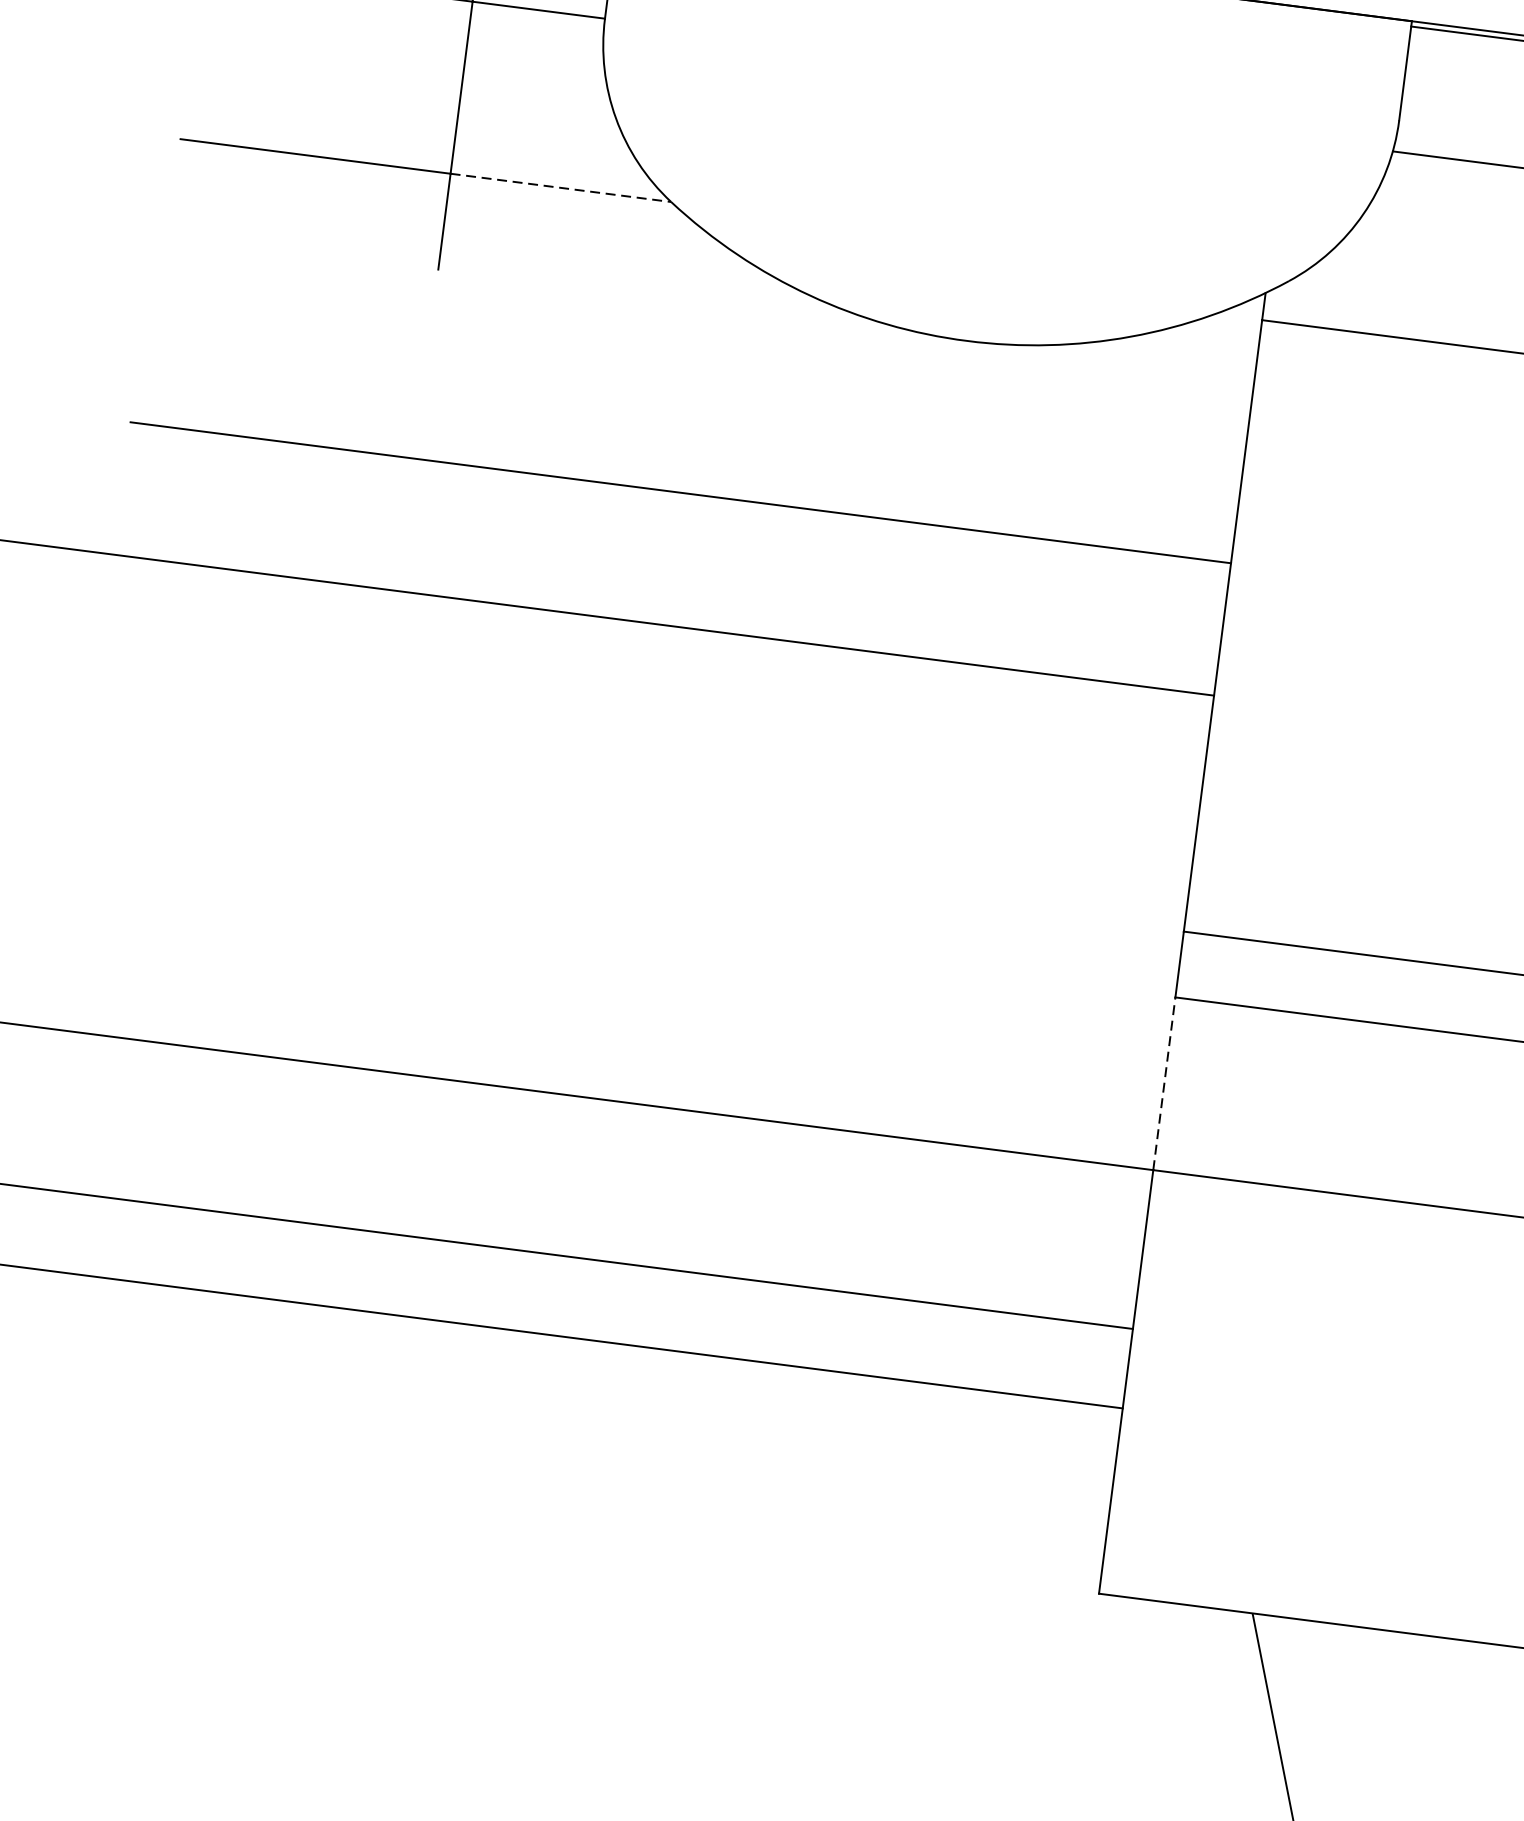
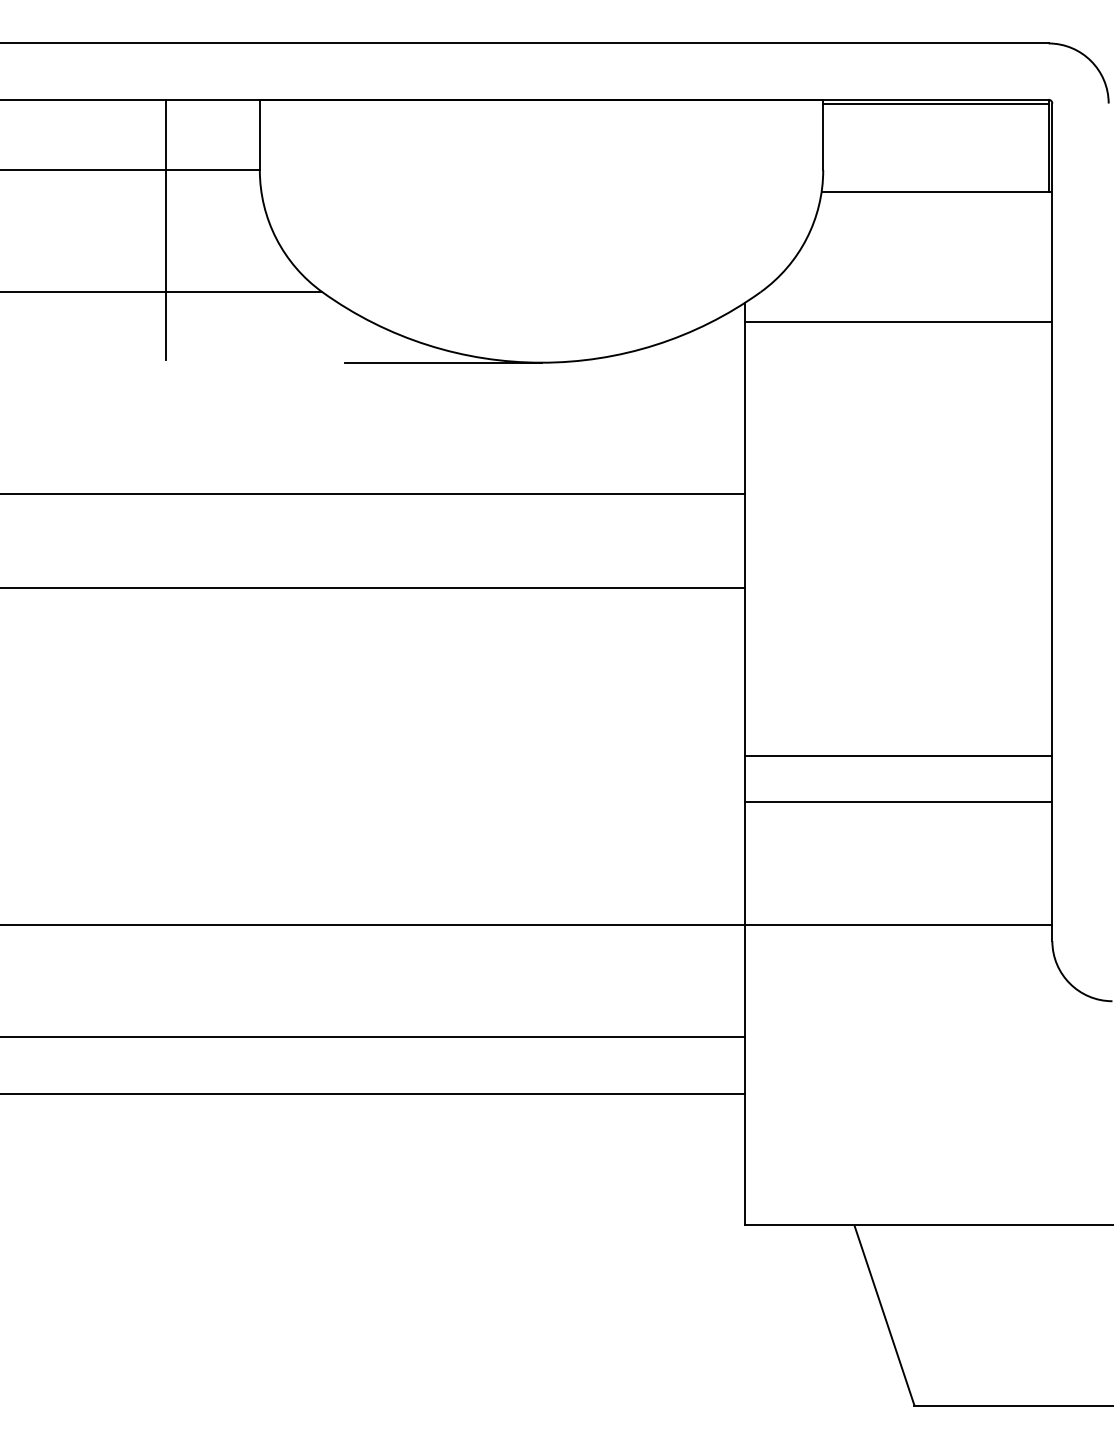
line: (561, 188) -> (244, 292), dashed -> solid
line: (827, 322) -> (442, 362), added
line: (1164, 1083) -> (745, 863), dashed -> solid

